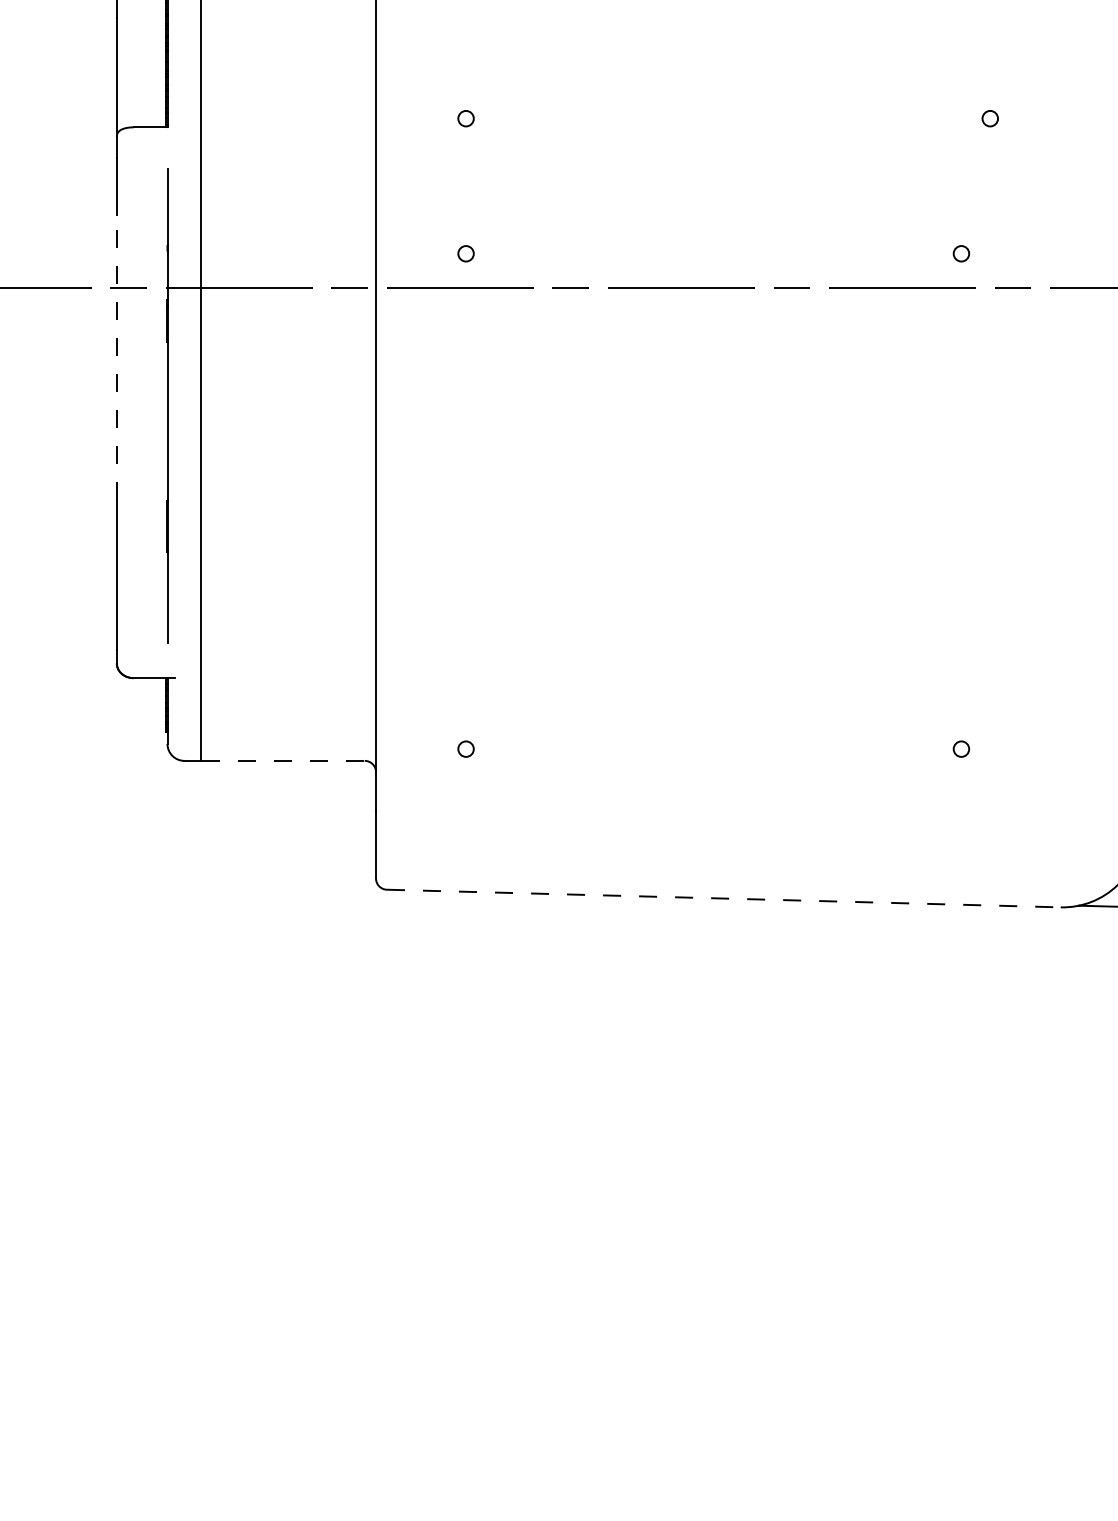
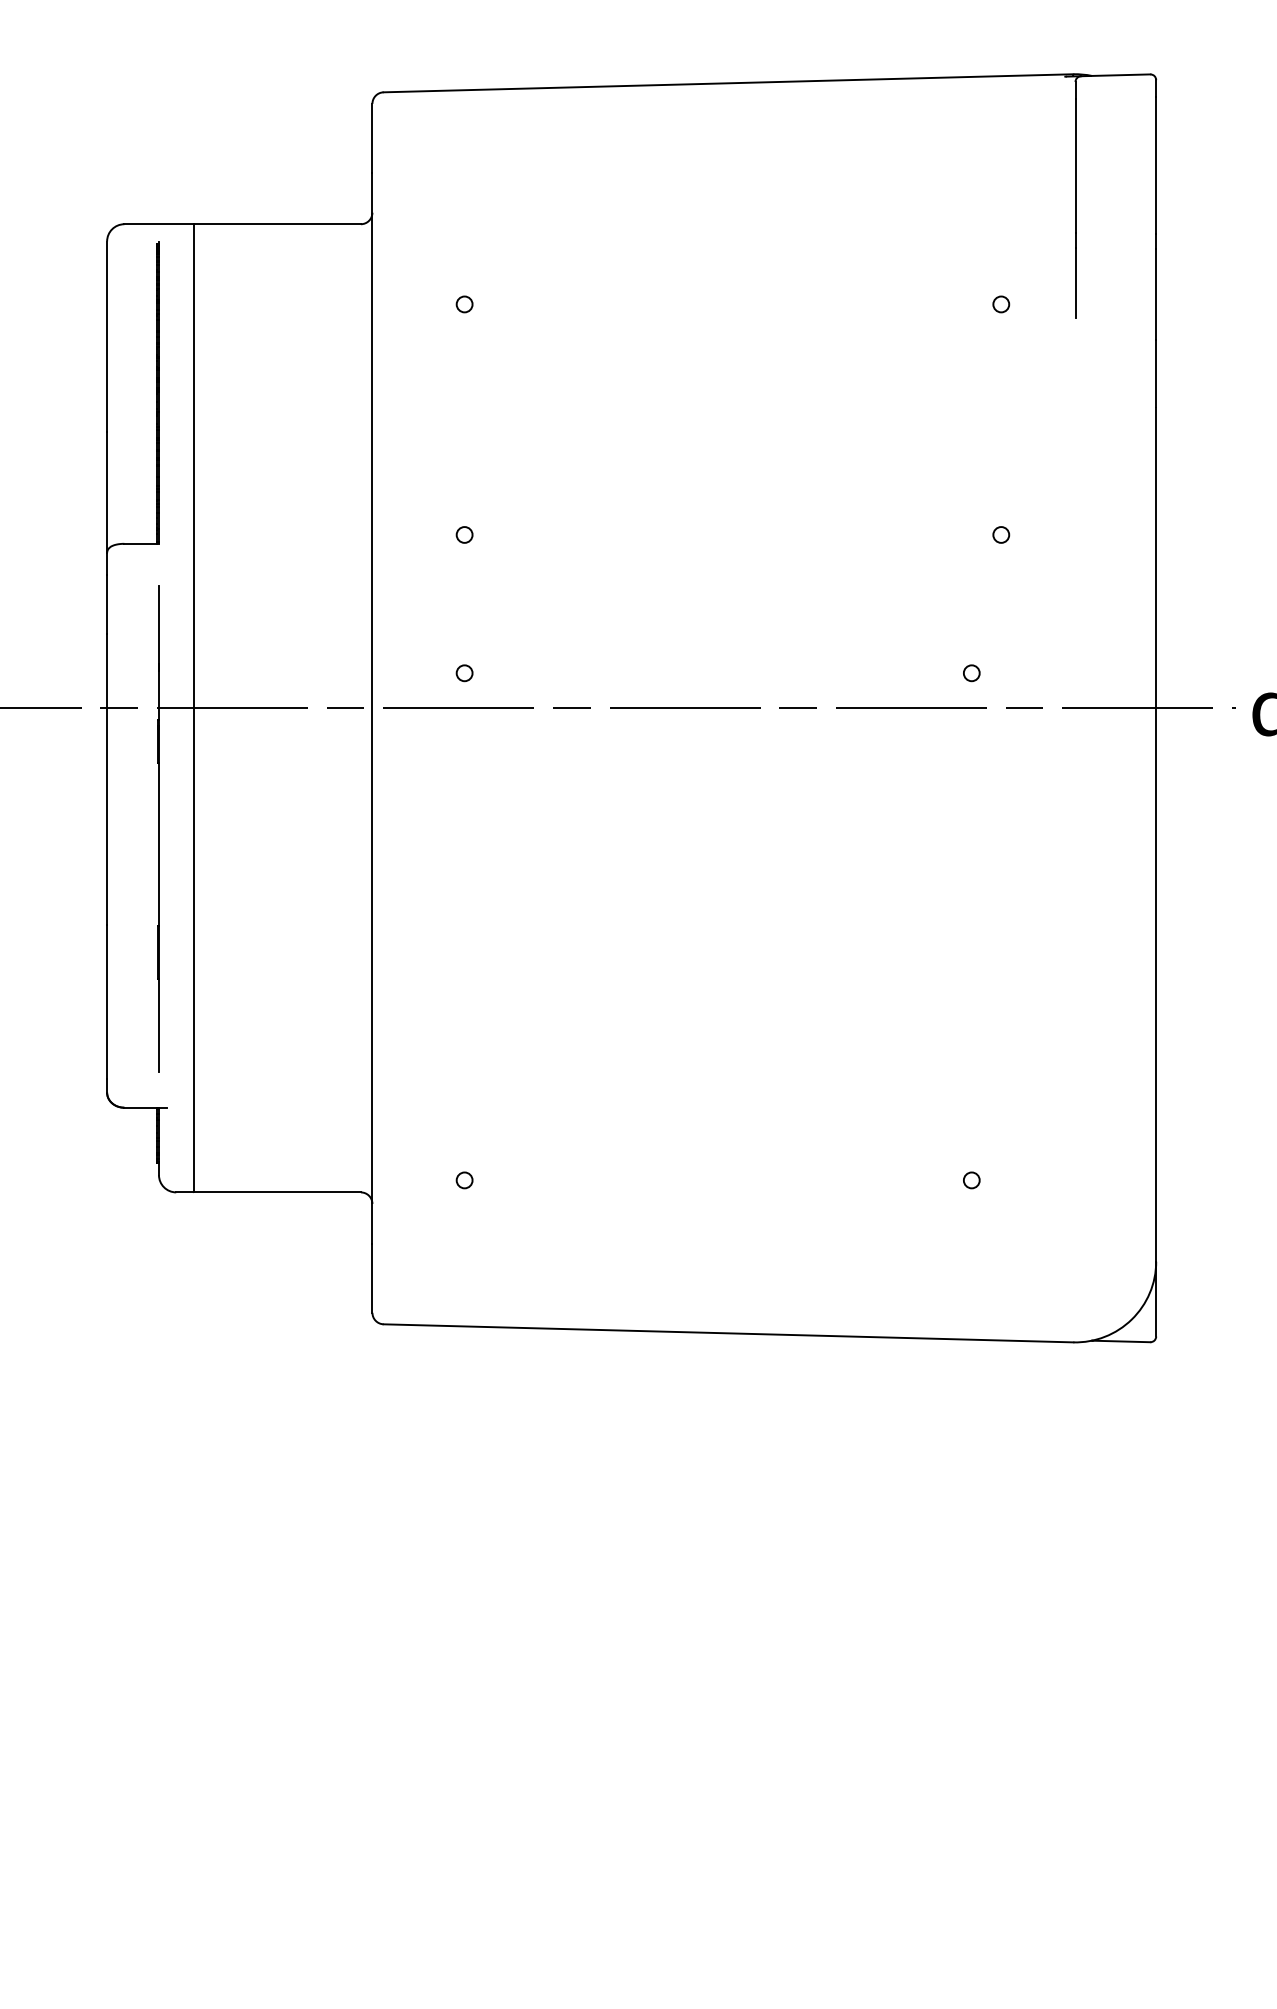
line: (117, 357) -> (107, 779), dashed -> solid
line: (283, 760) -> (277, 1192), dashed -> solid
line: (723, 898) -> (728, 1333), dashed -> solid

